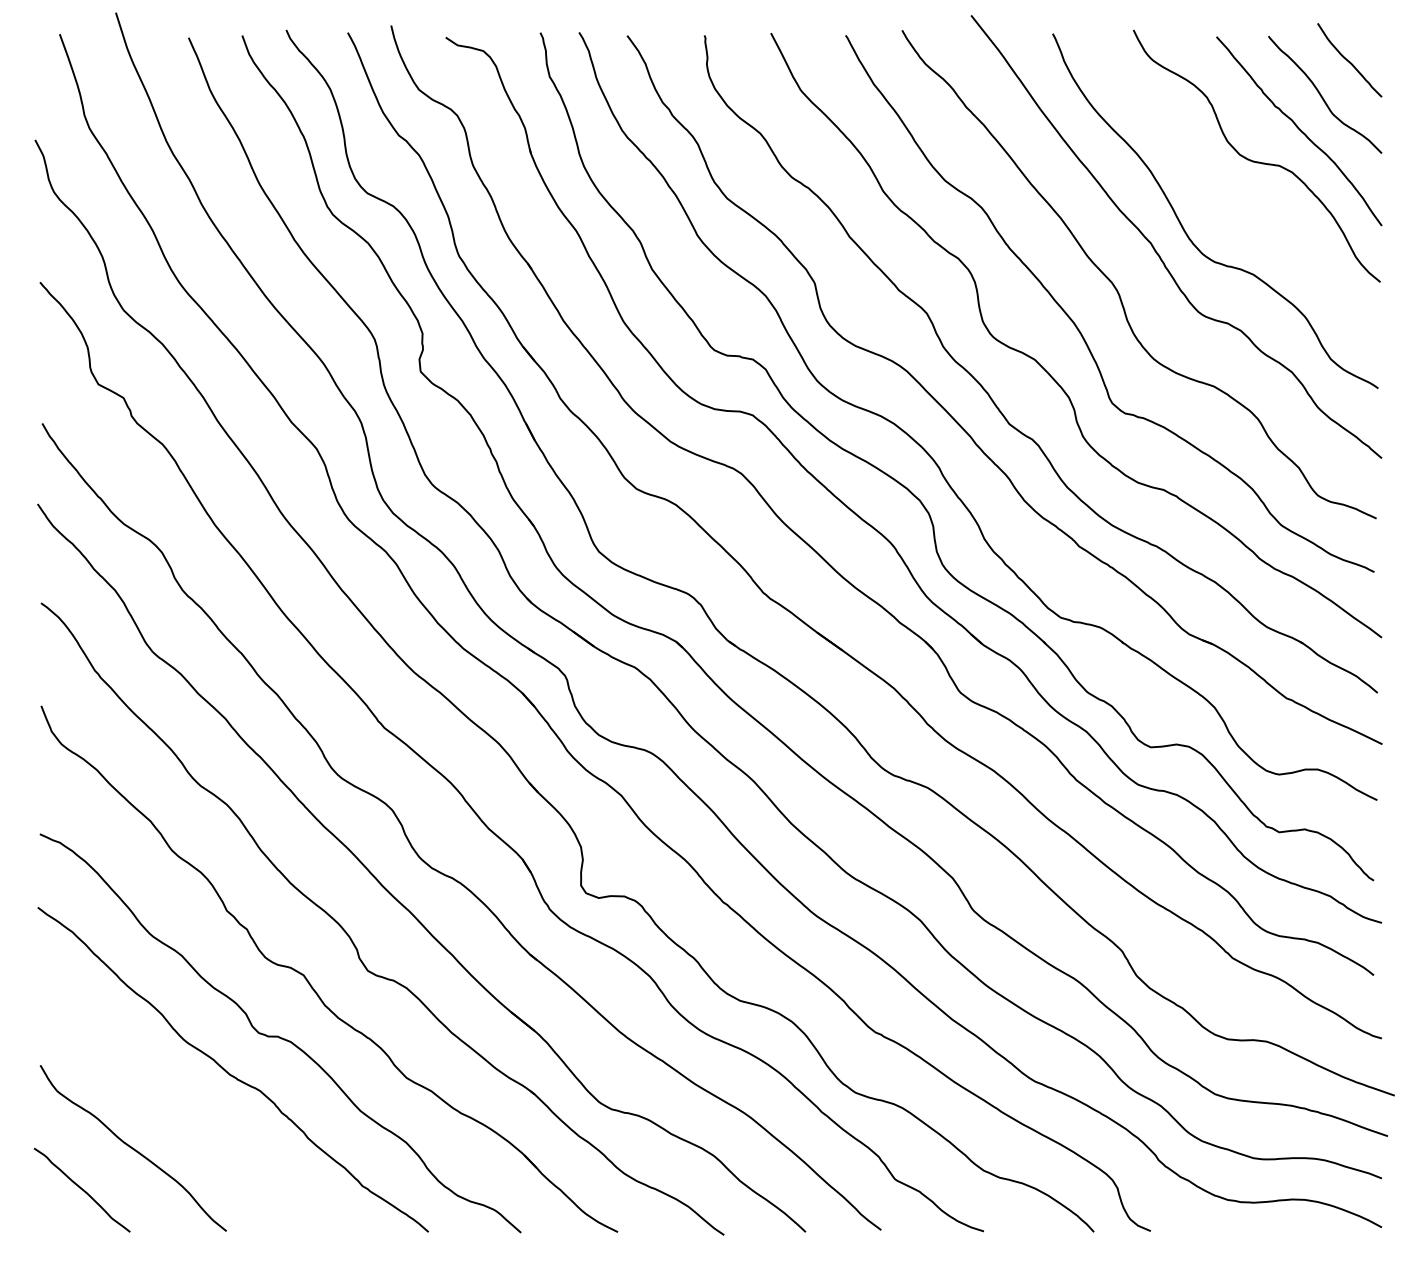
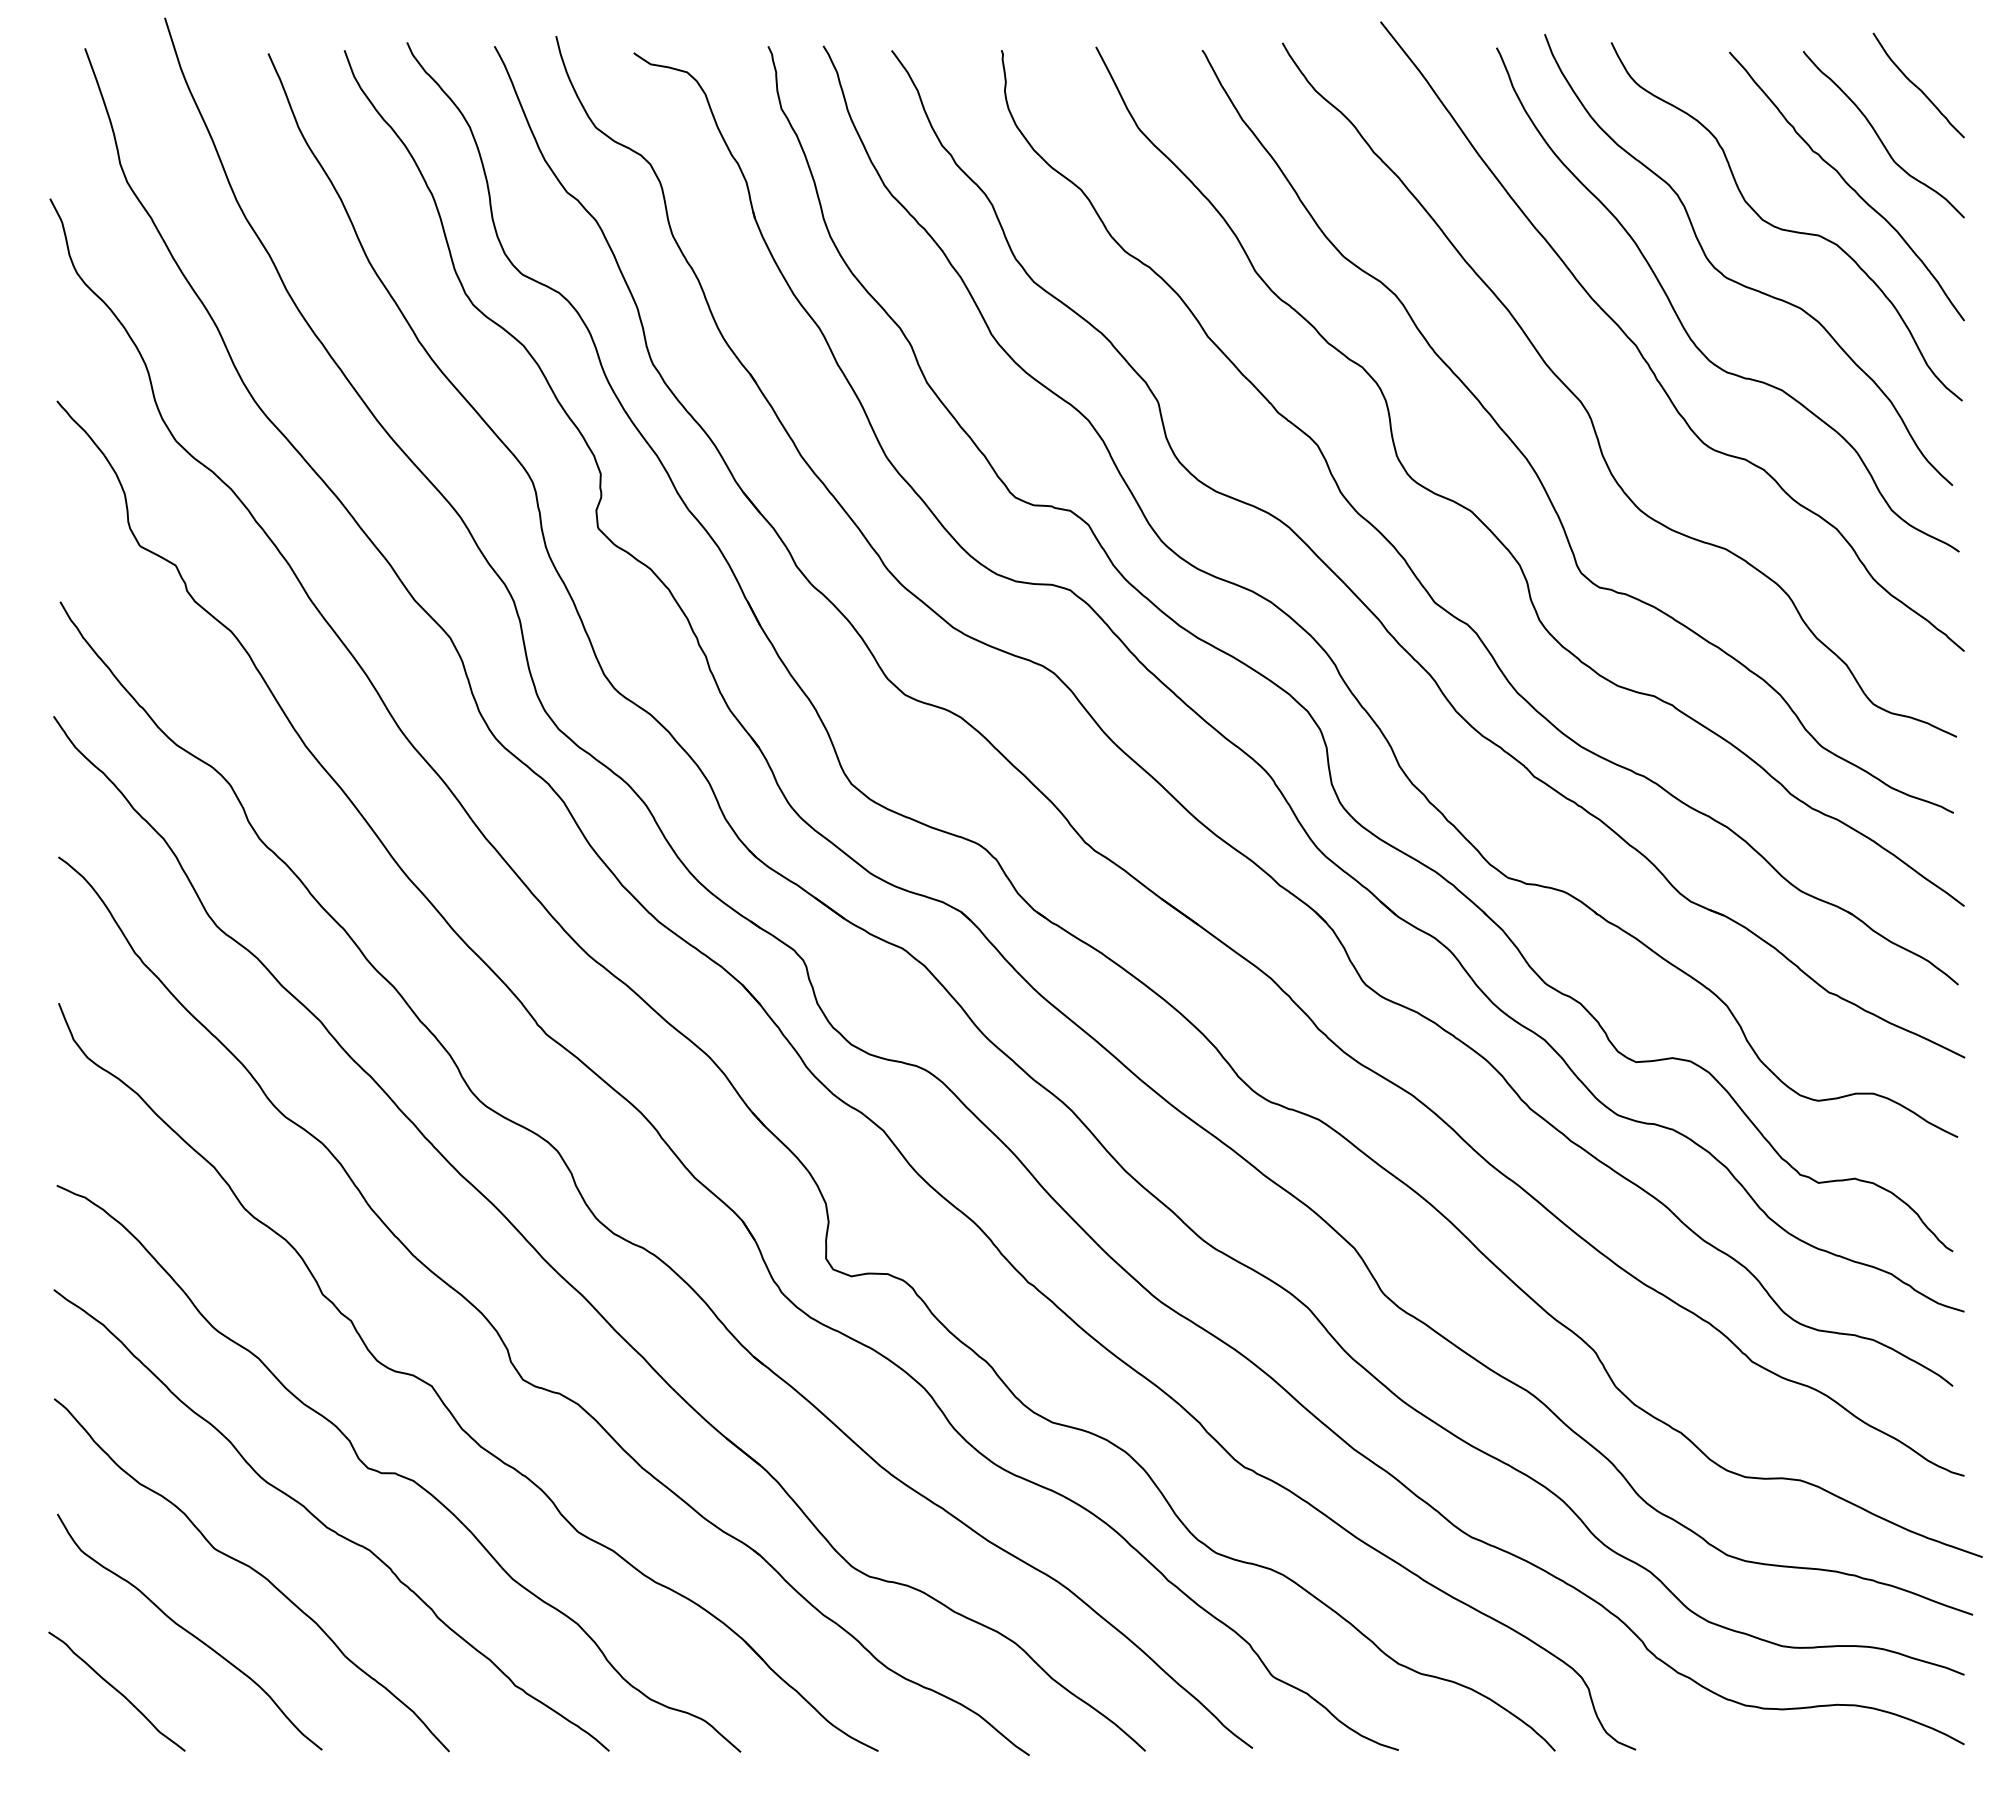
curve: (1222, 198) -> (1737, 281), added
curve: (178, 1105) -> (254, 1571), added

